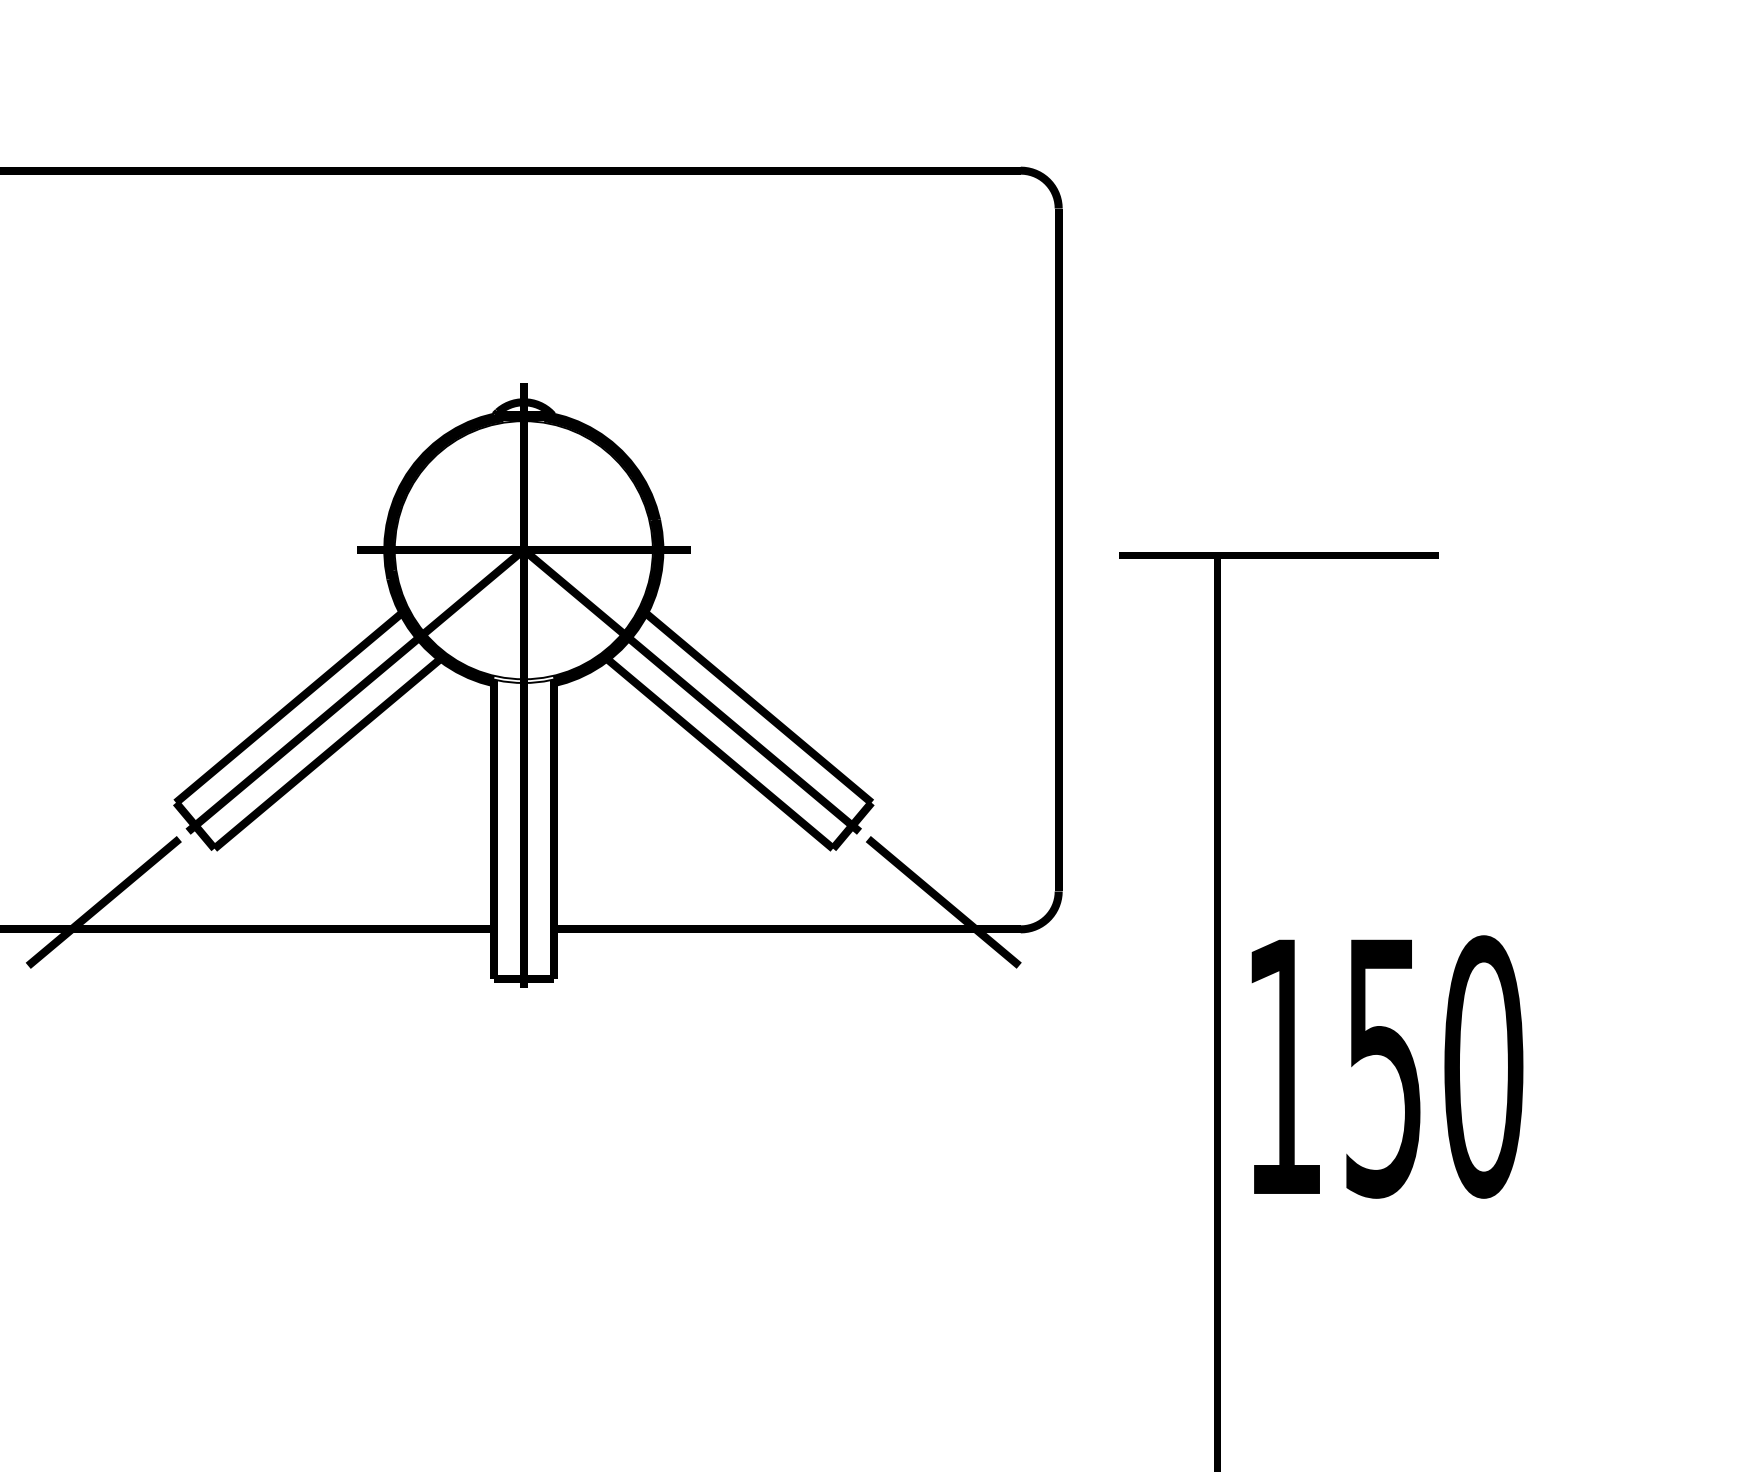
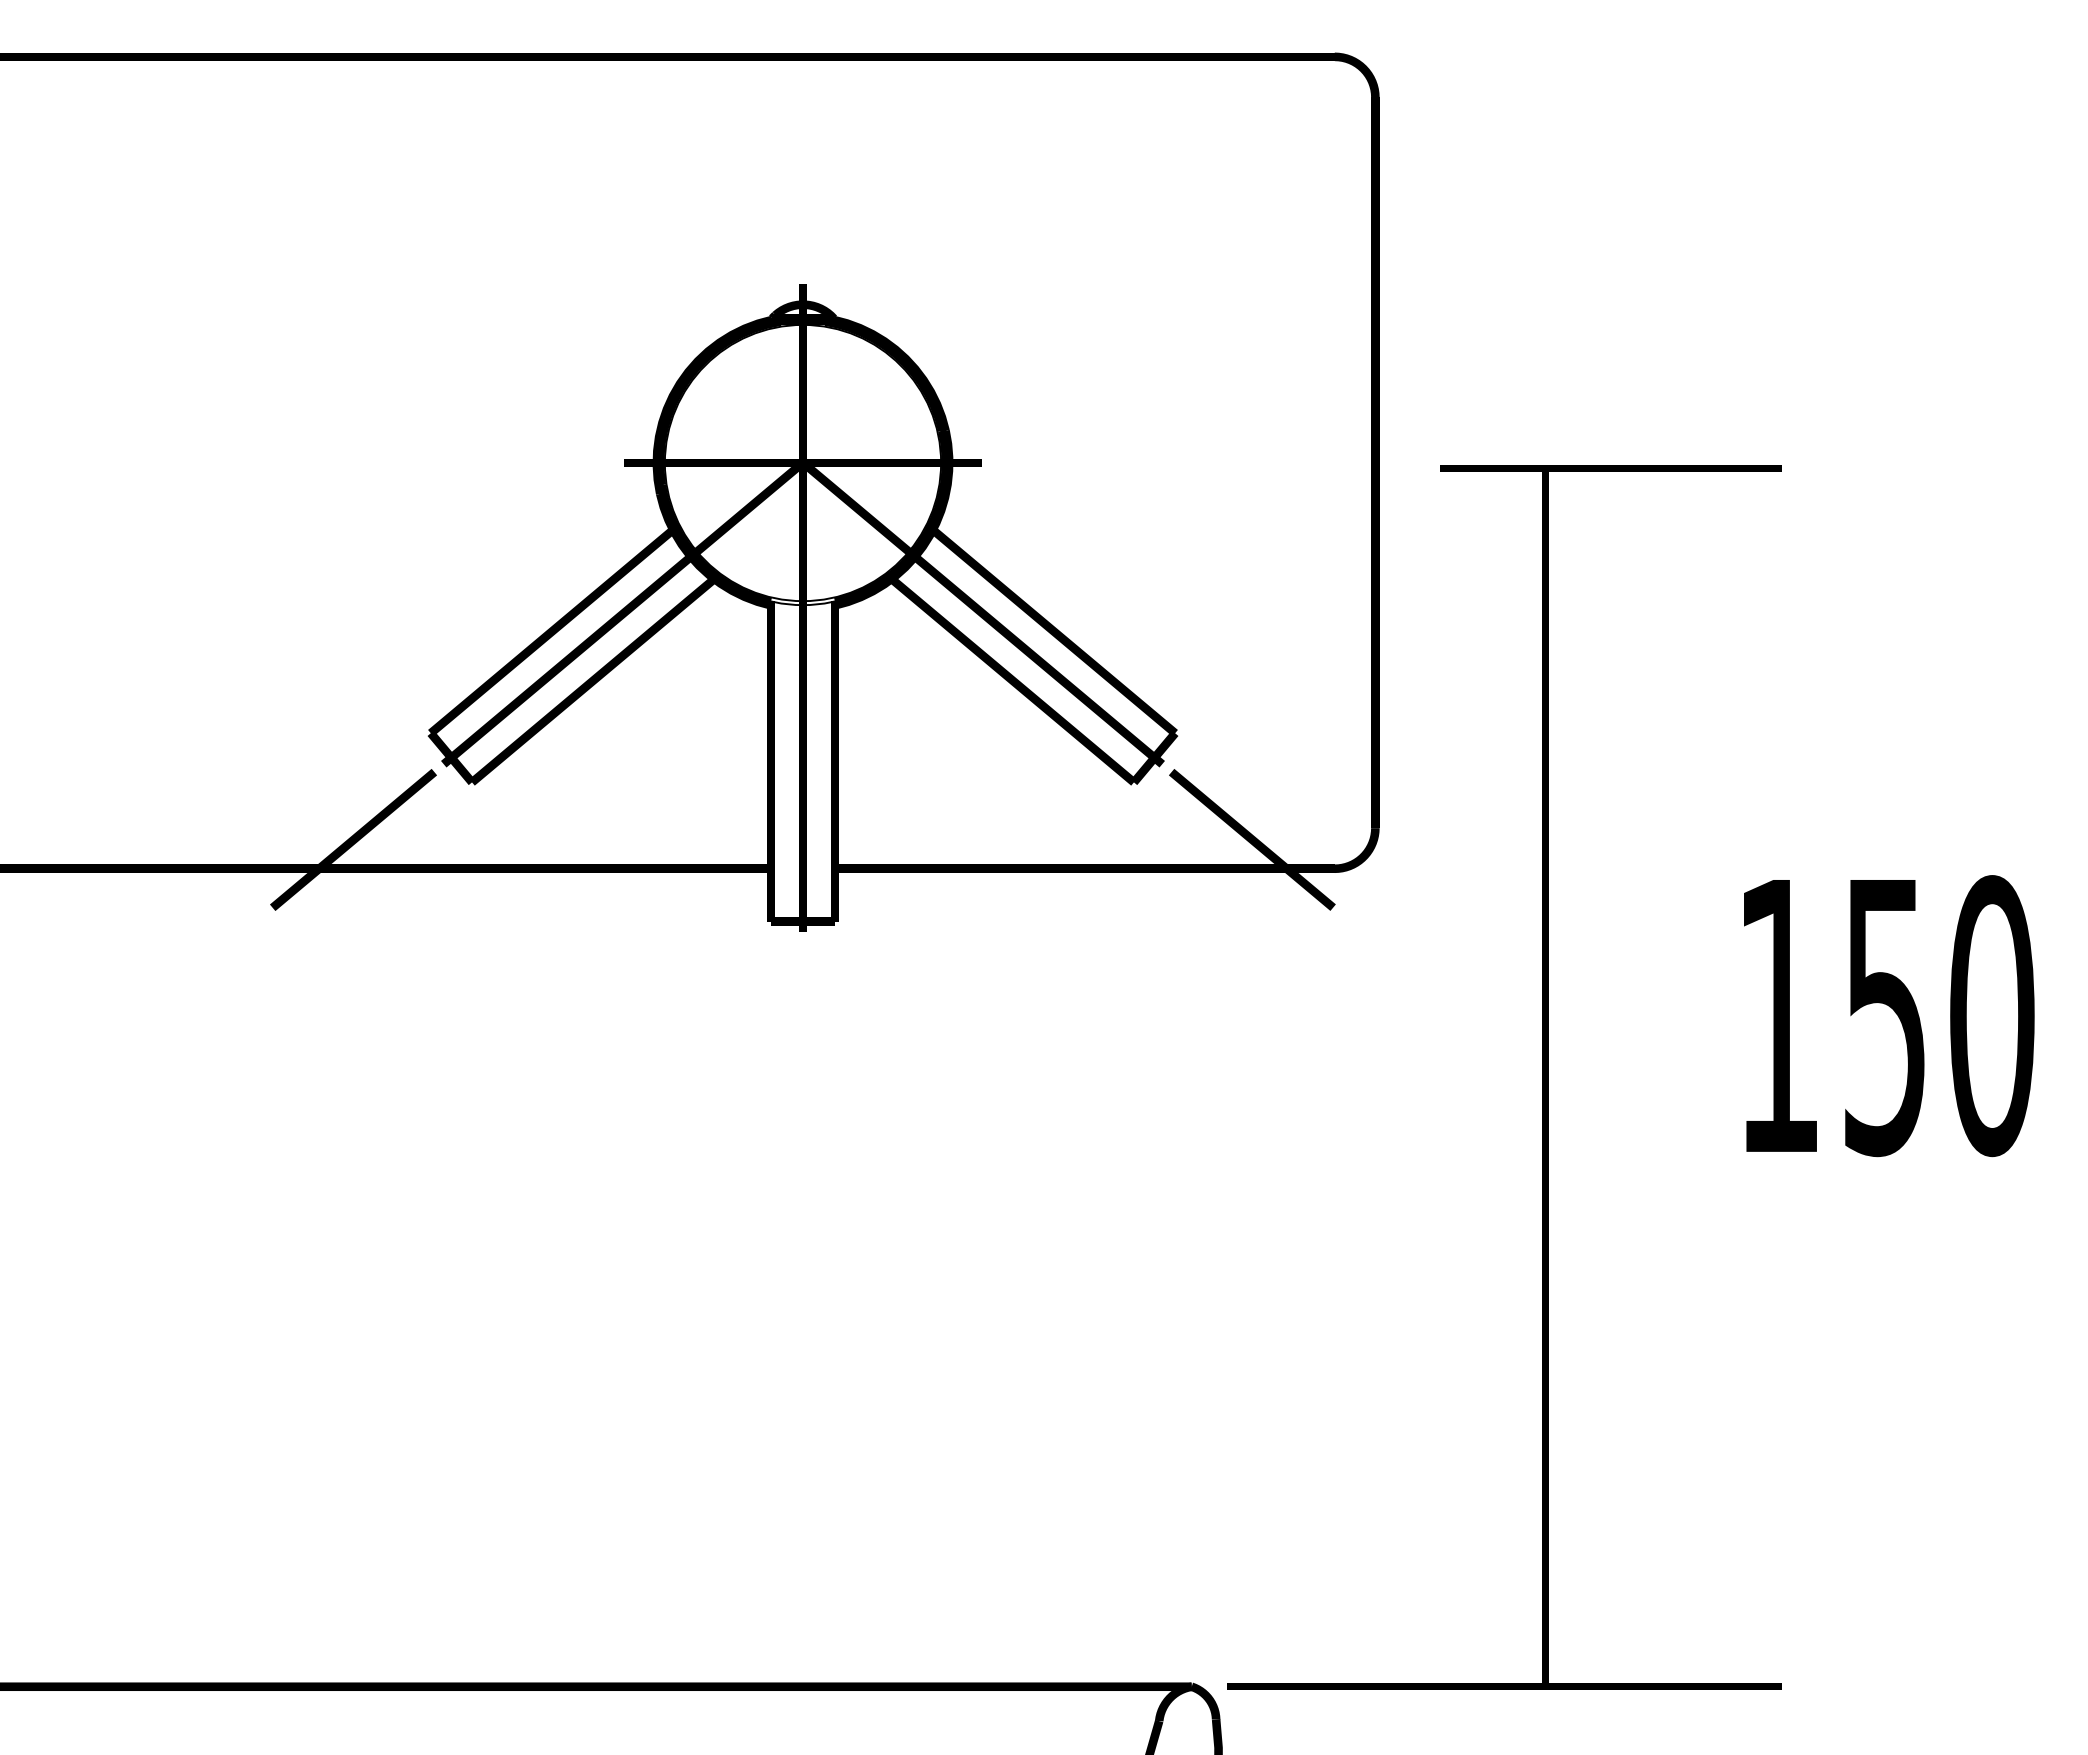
text: (1387, 1067) -> (1889, 1016), moved

